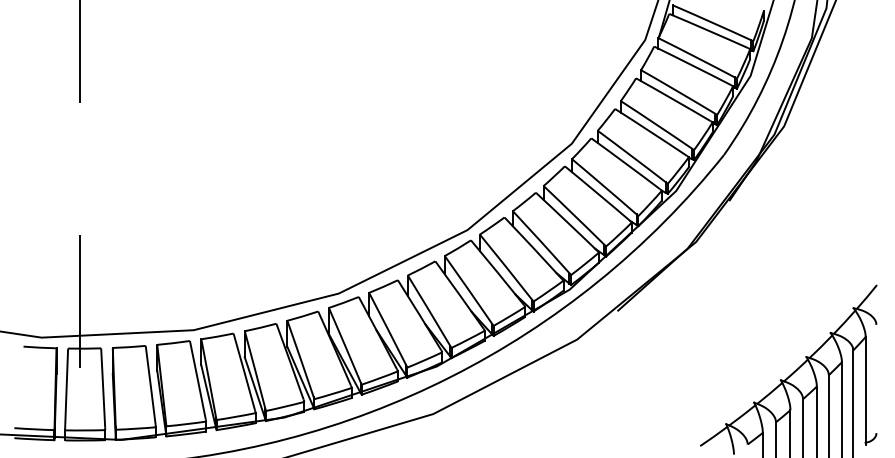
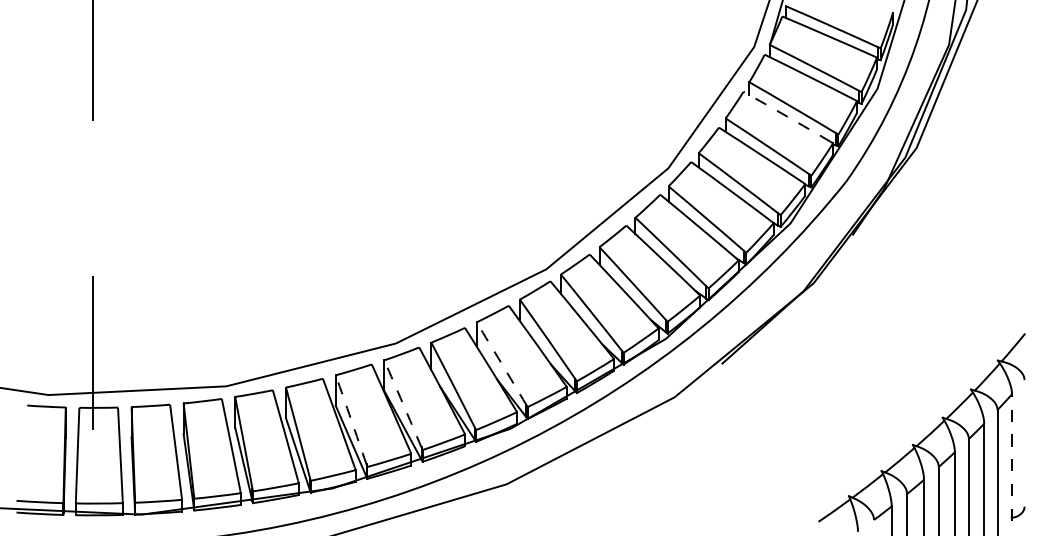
arc: (673, 99) -> (787, 116), solid -> dashed
arc: (429, 310) -> (501, 363), solid -> dashed
arc: (345, 344) -> (403, 403), solid -> dashed
arc: (300, 358) -> (351, 419), solid -> dashed
line: (866, 391) -> (1012, 457), solid -> dashed

